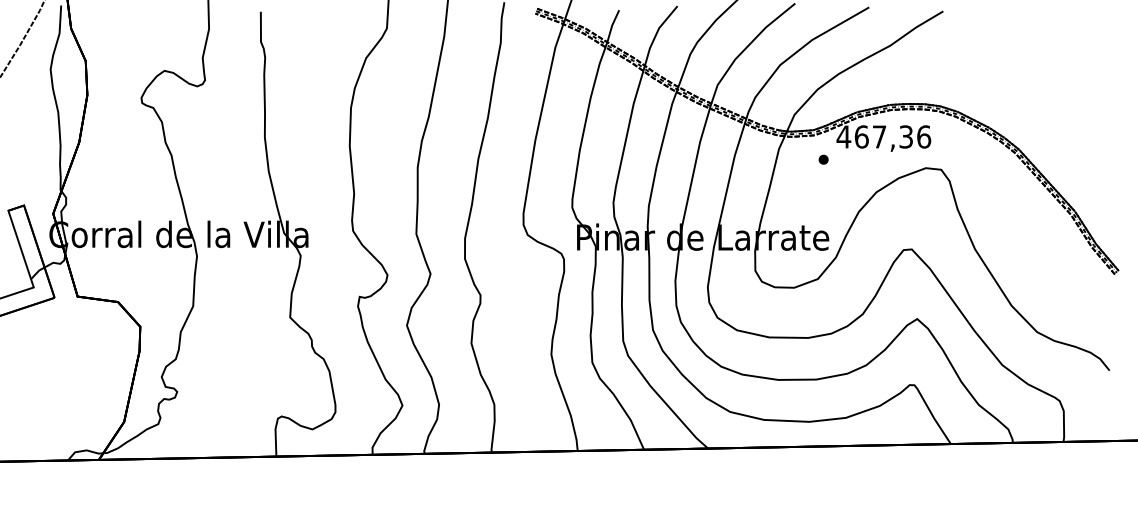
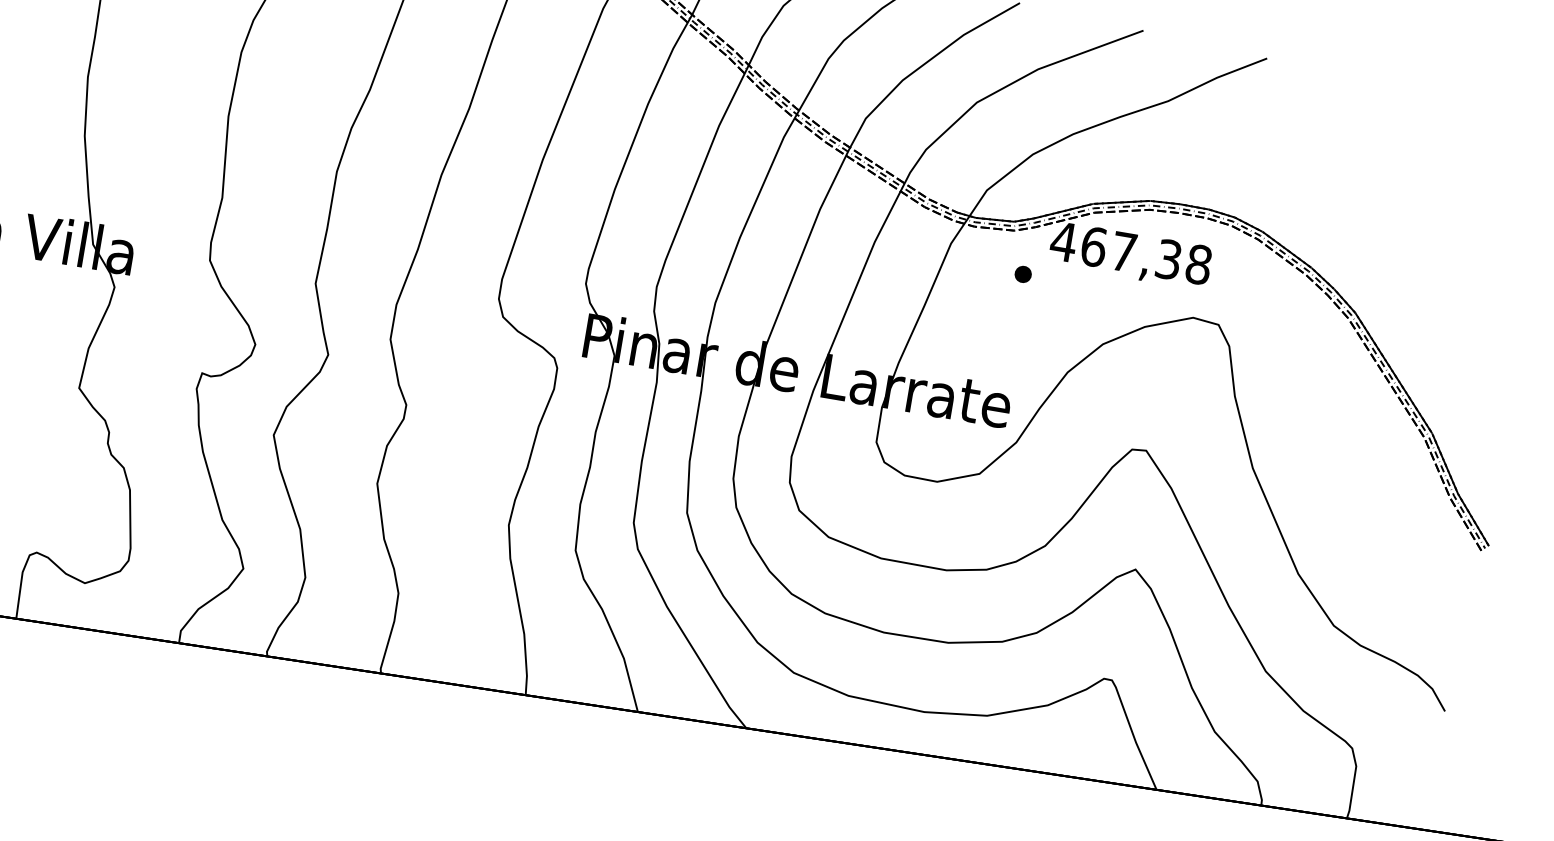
text: (924, 136) -> (1199, 263), 467,36 -> 467,38

